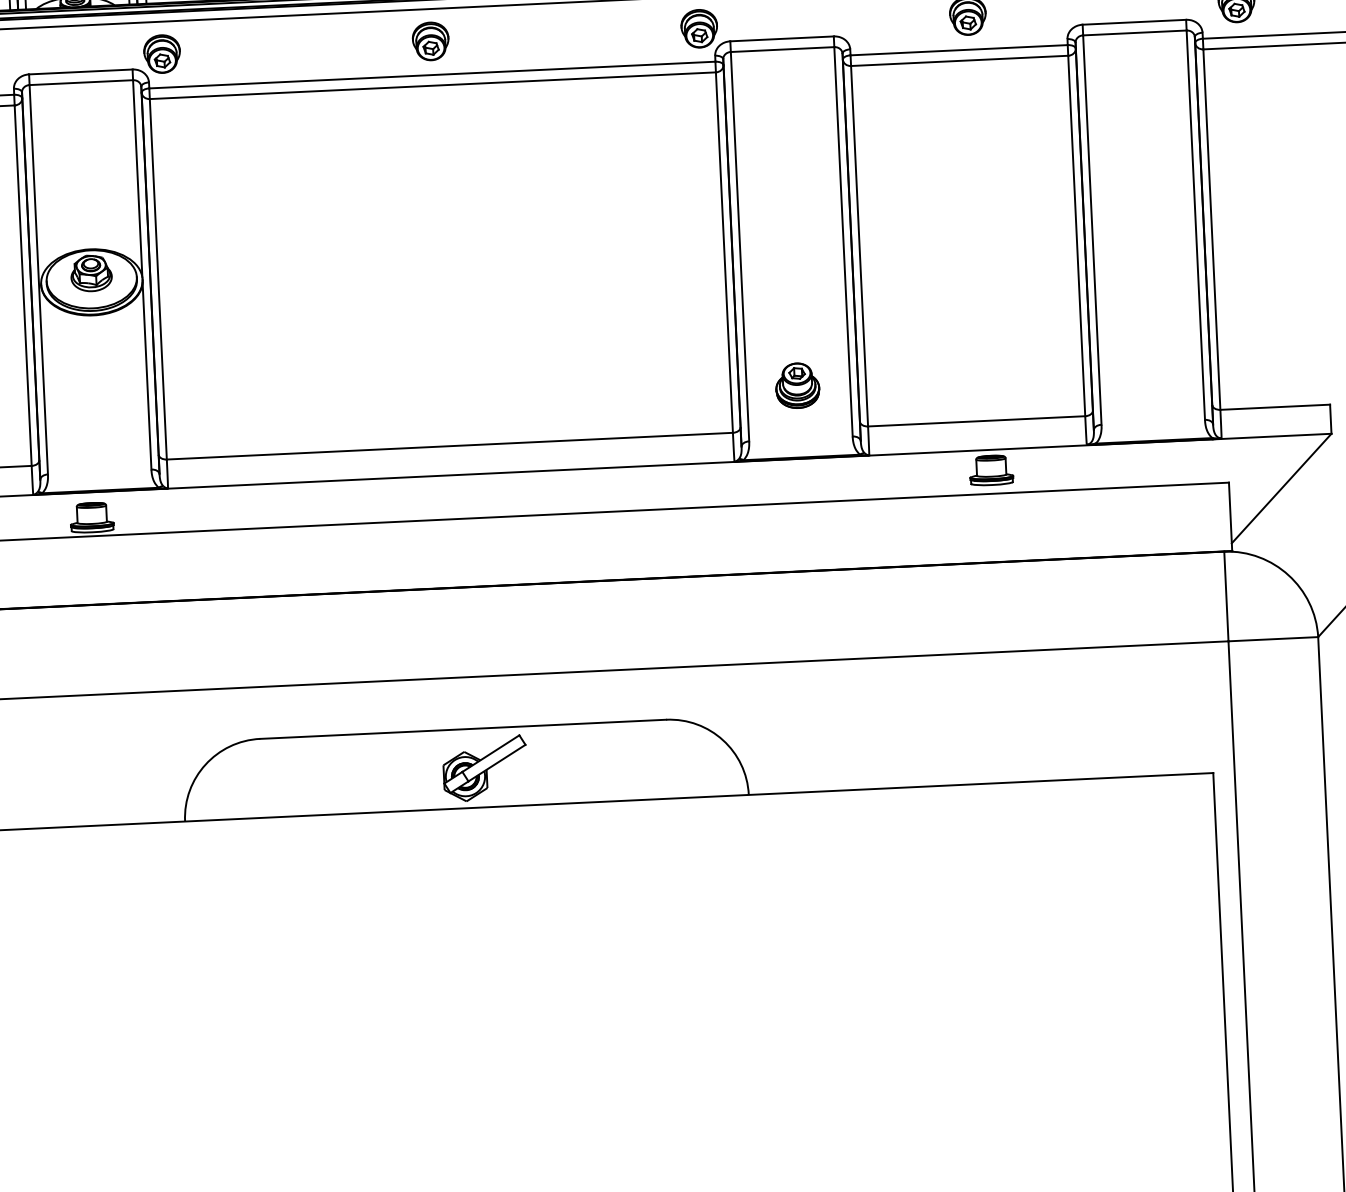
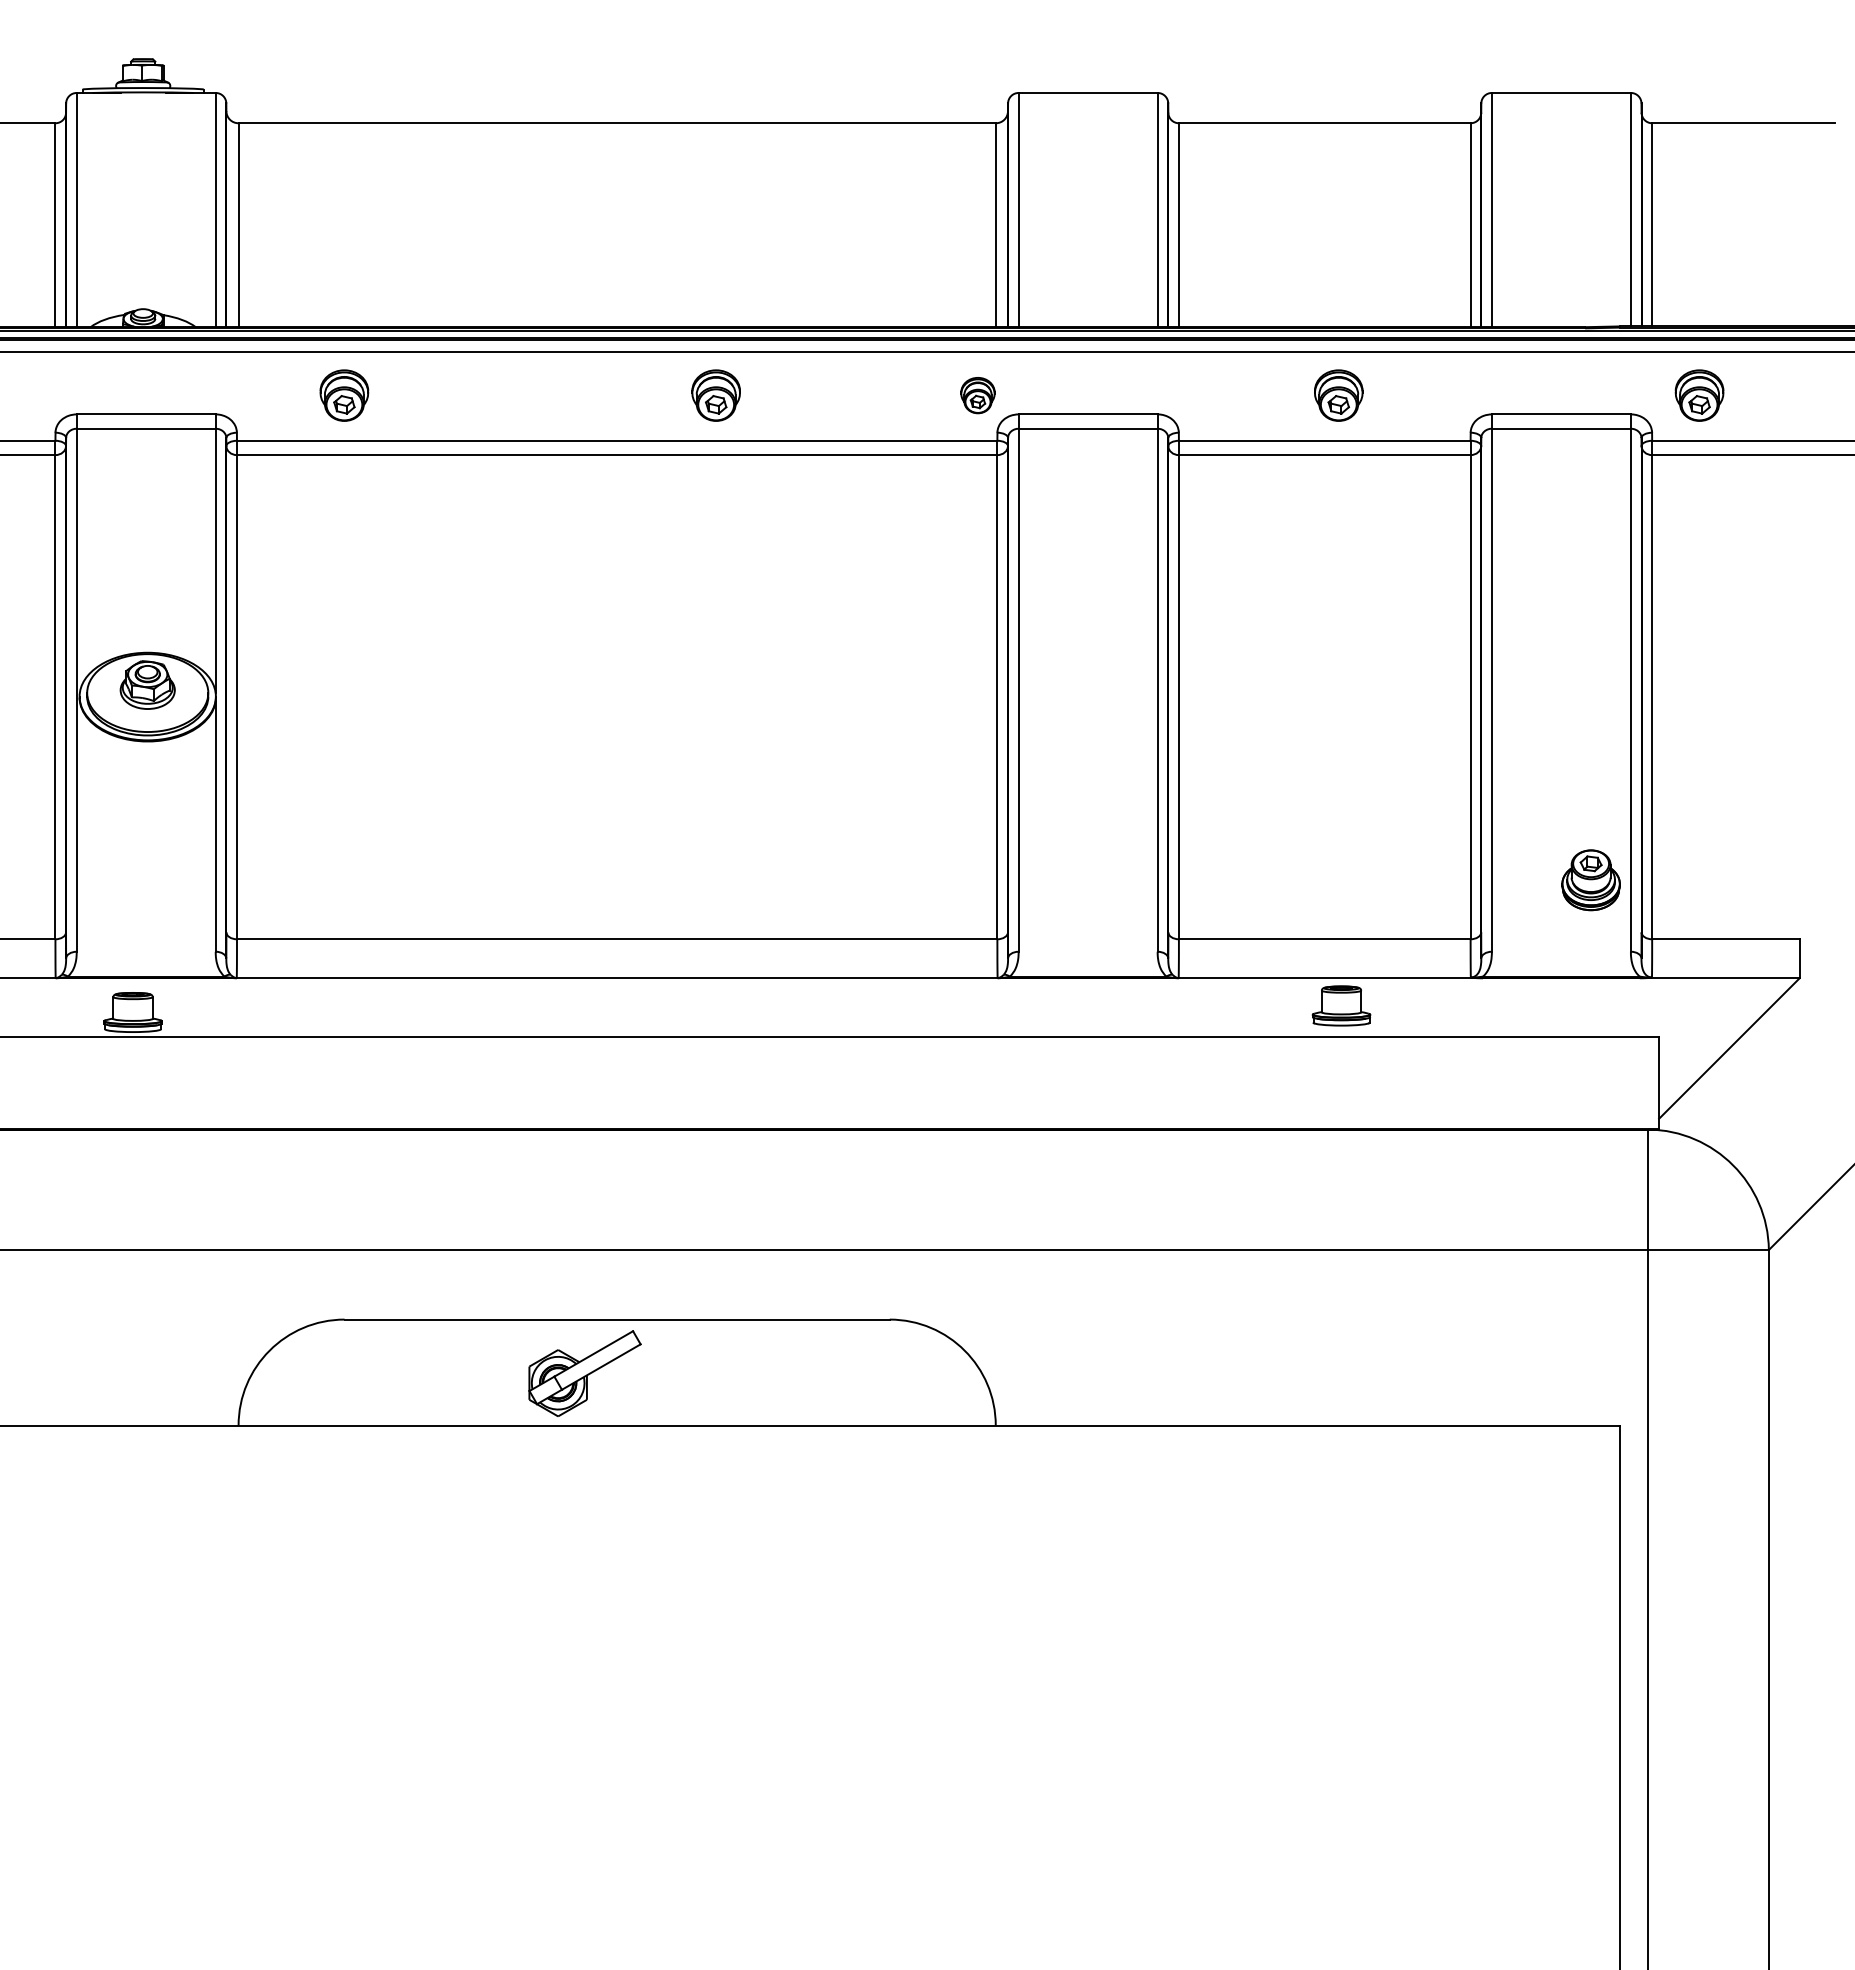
part: (699, 28) -> (977, 395), size x0.7
part: (430, 41) -> (715, 395), moved
part: (162, 54) -> (344, 395), moved
part: (797, 385) -> (1590, 880), moved
part: (484, 768) -> (584, 1373), moved

